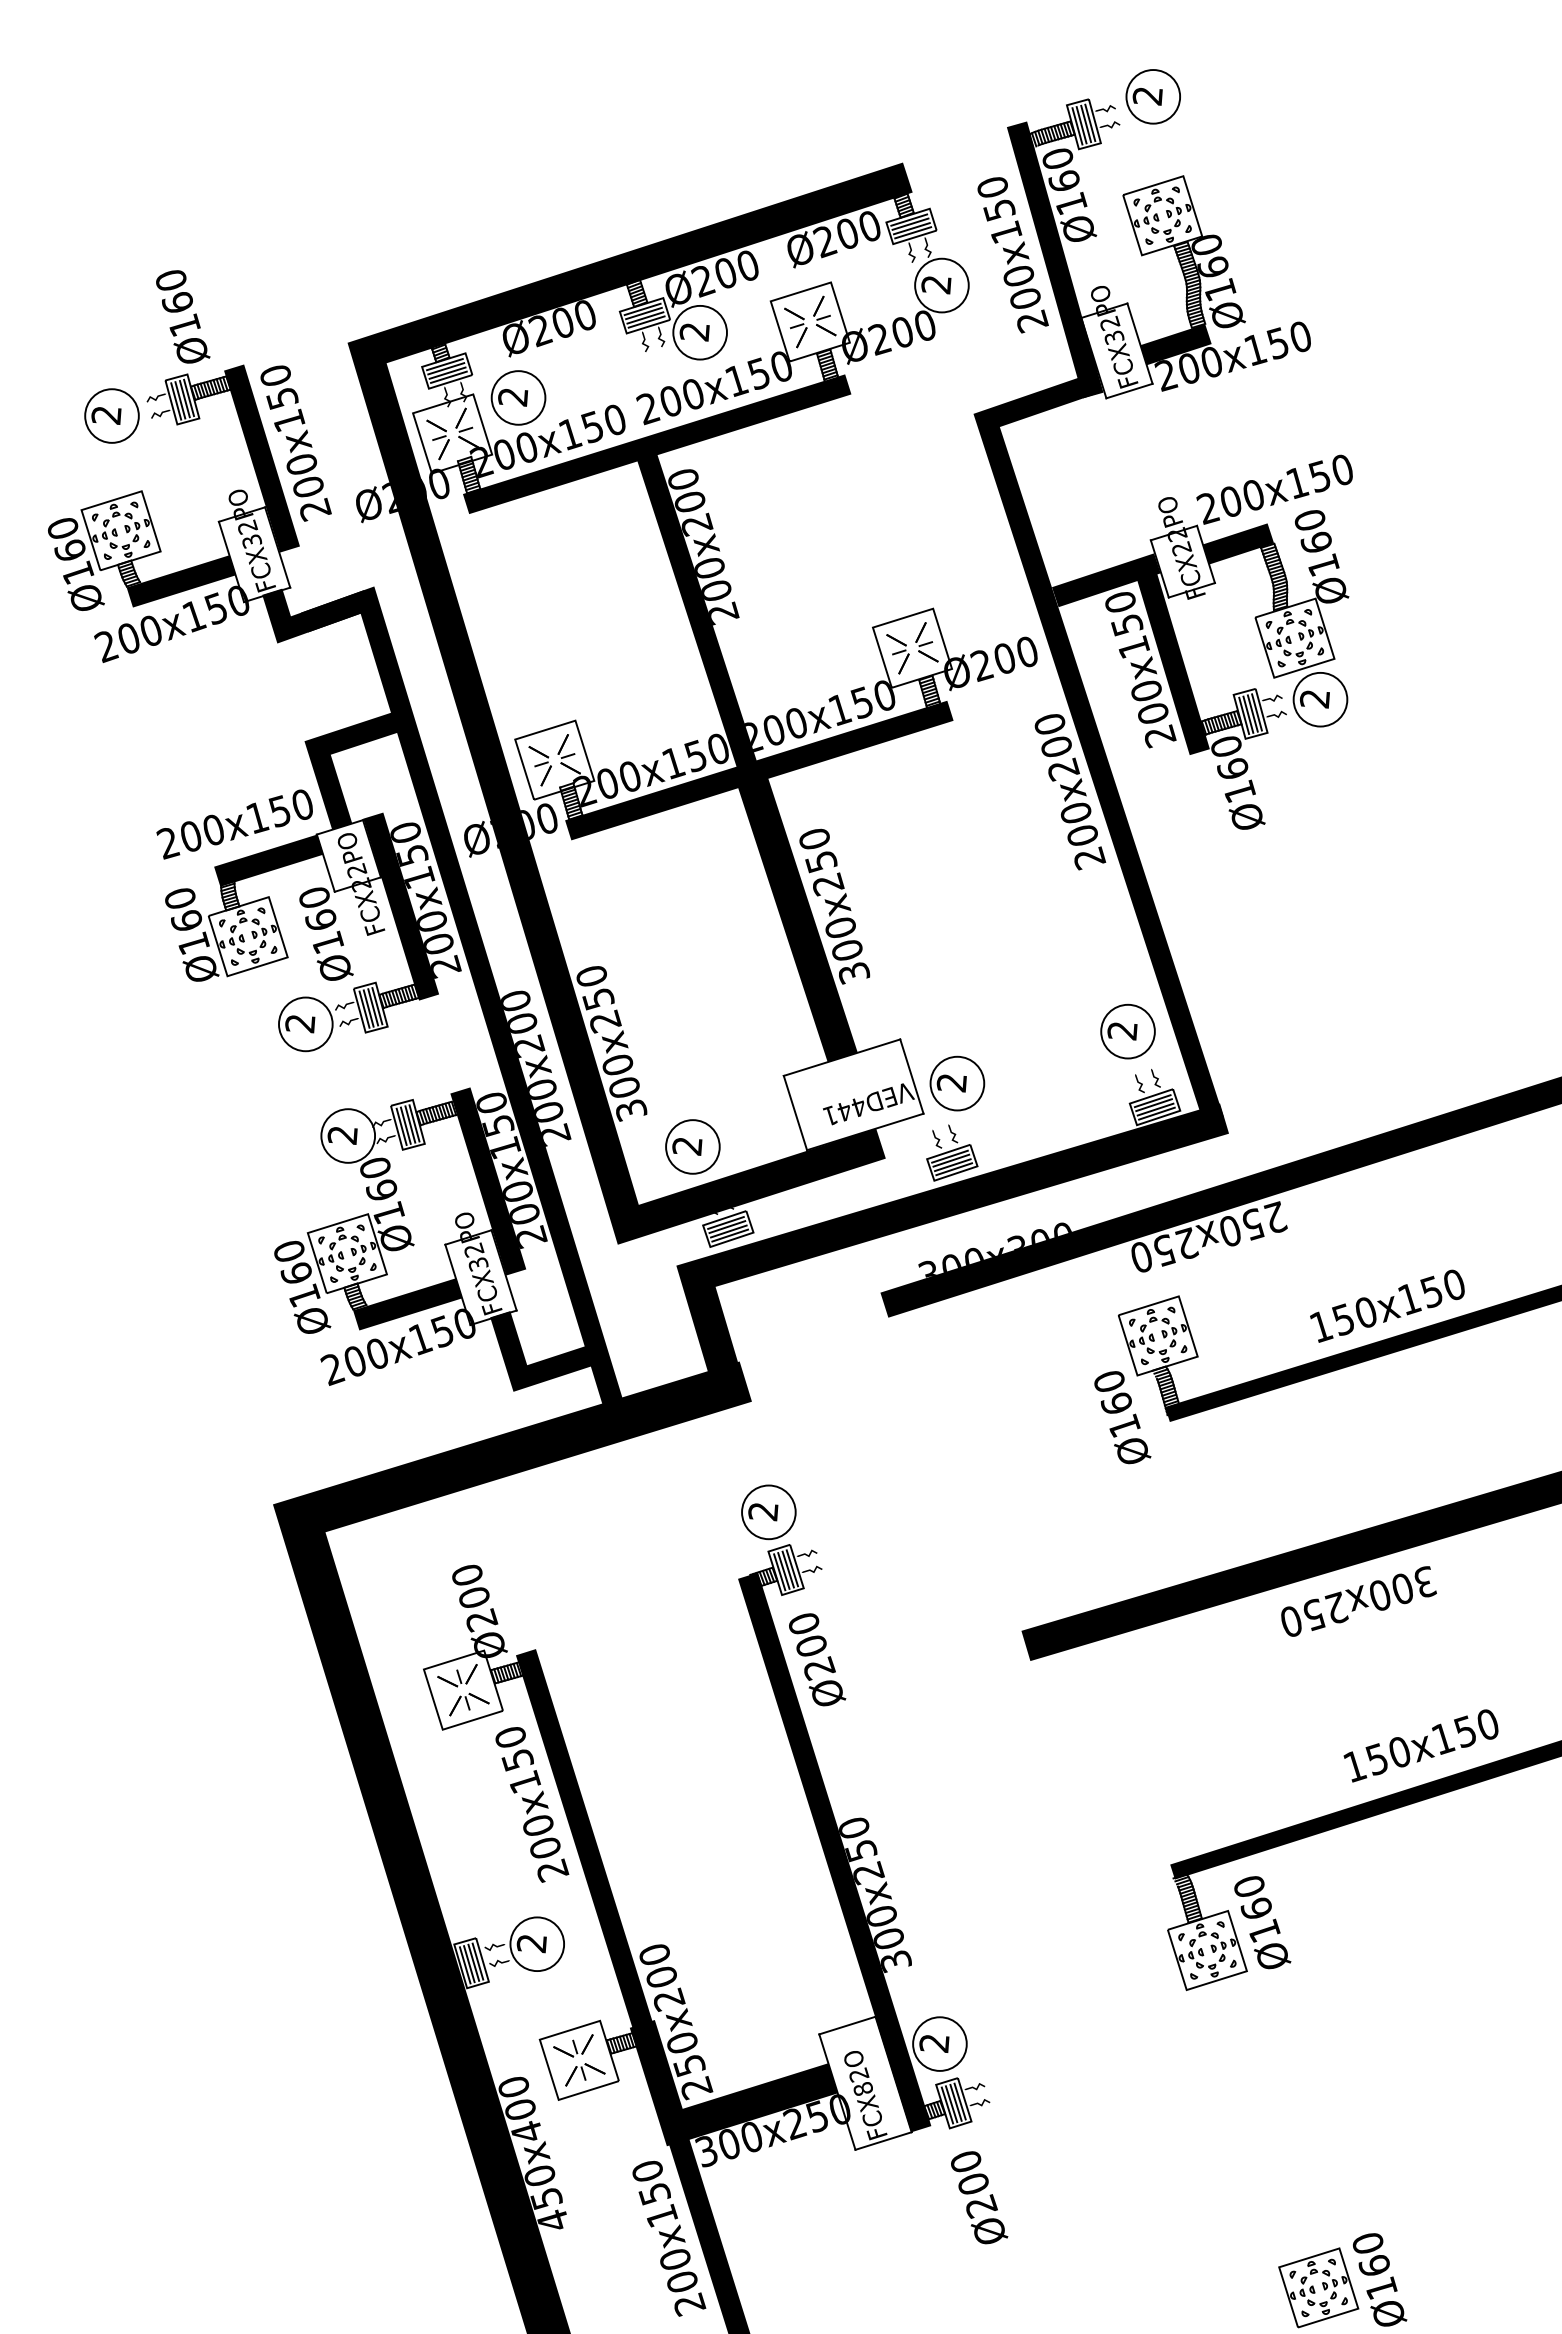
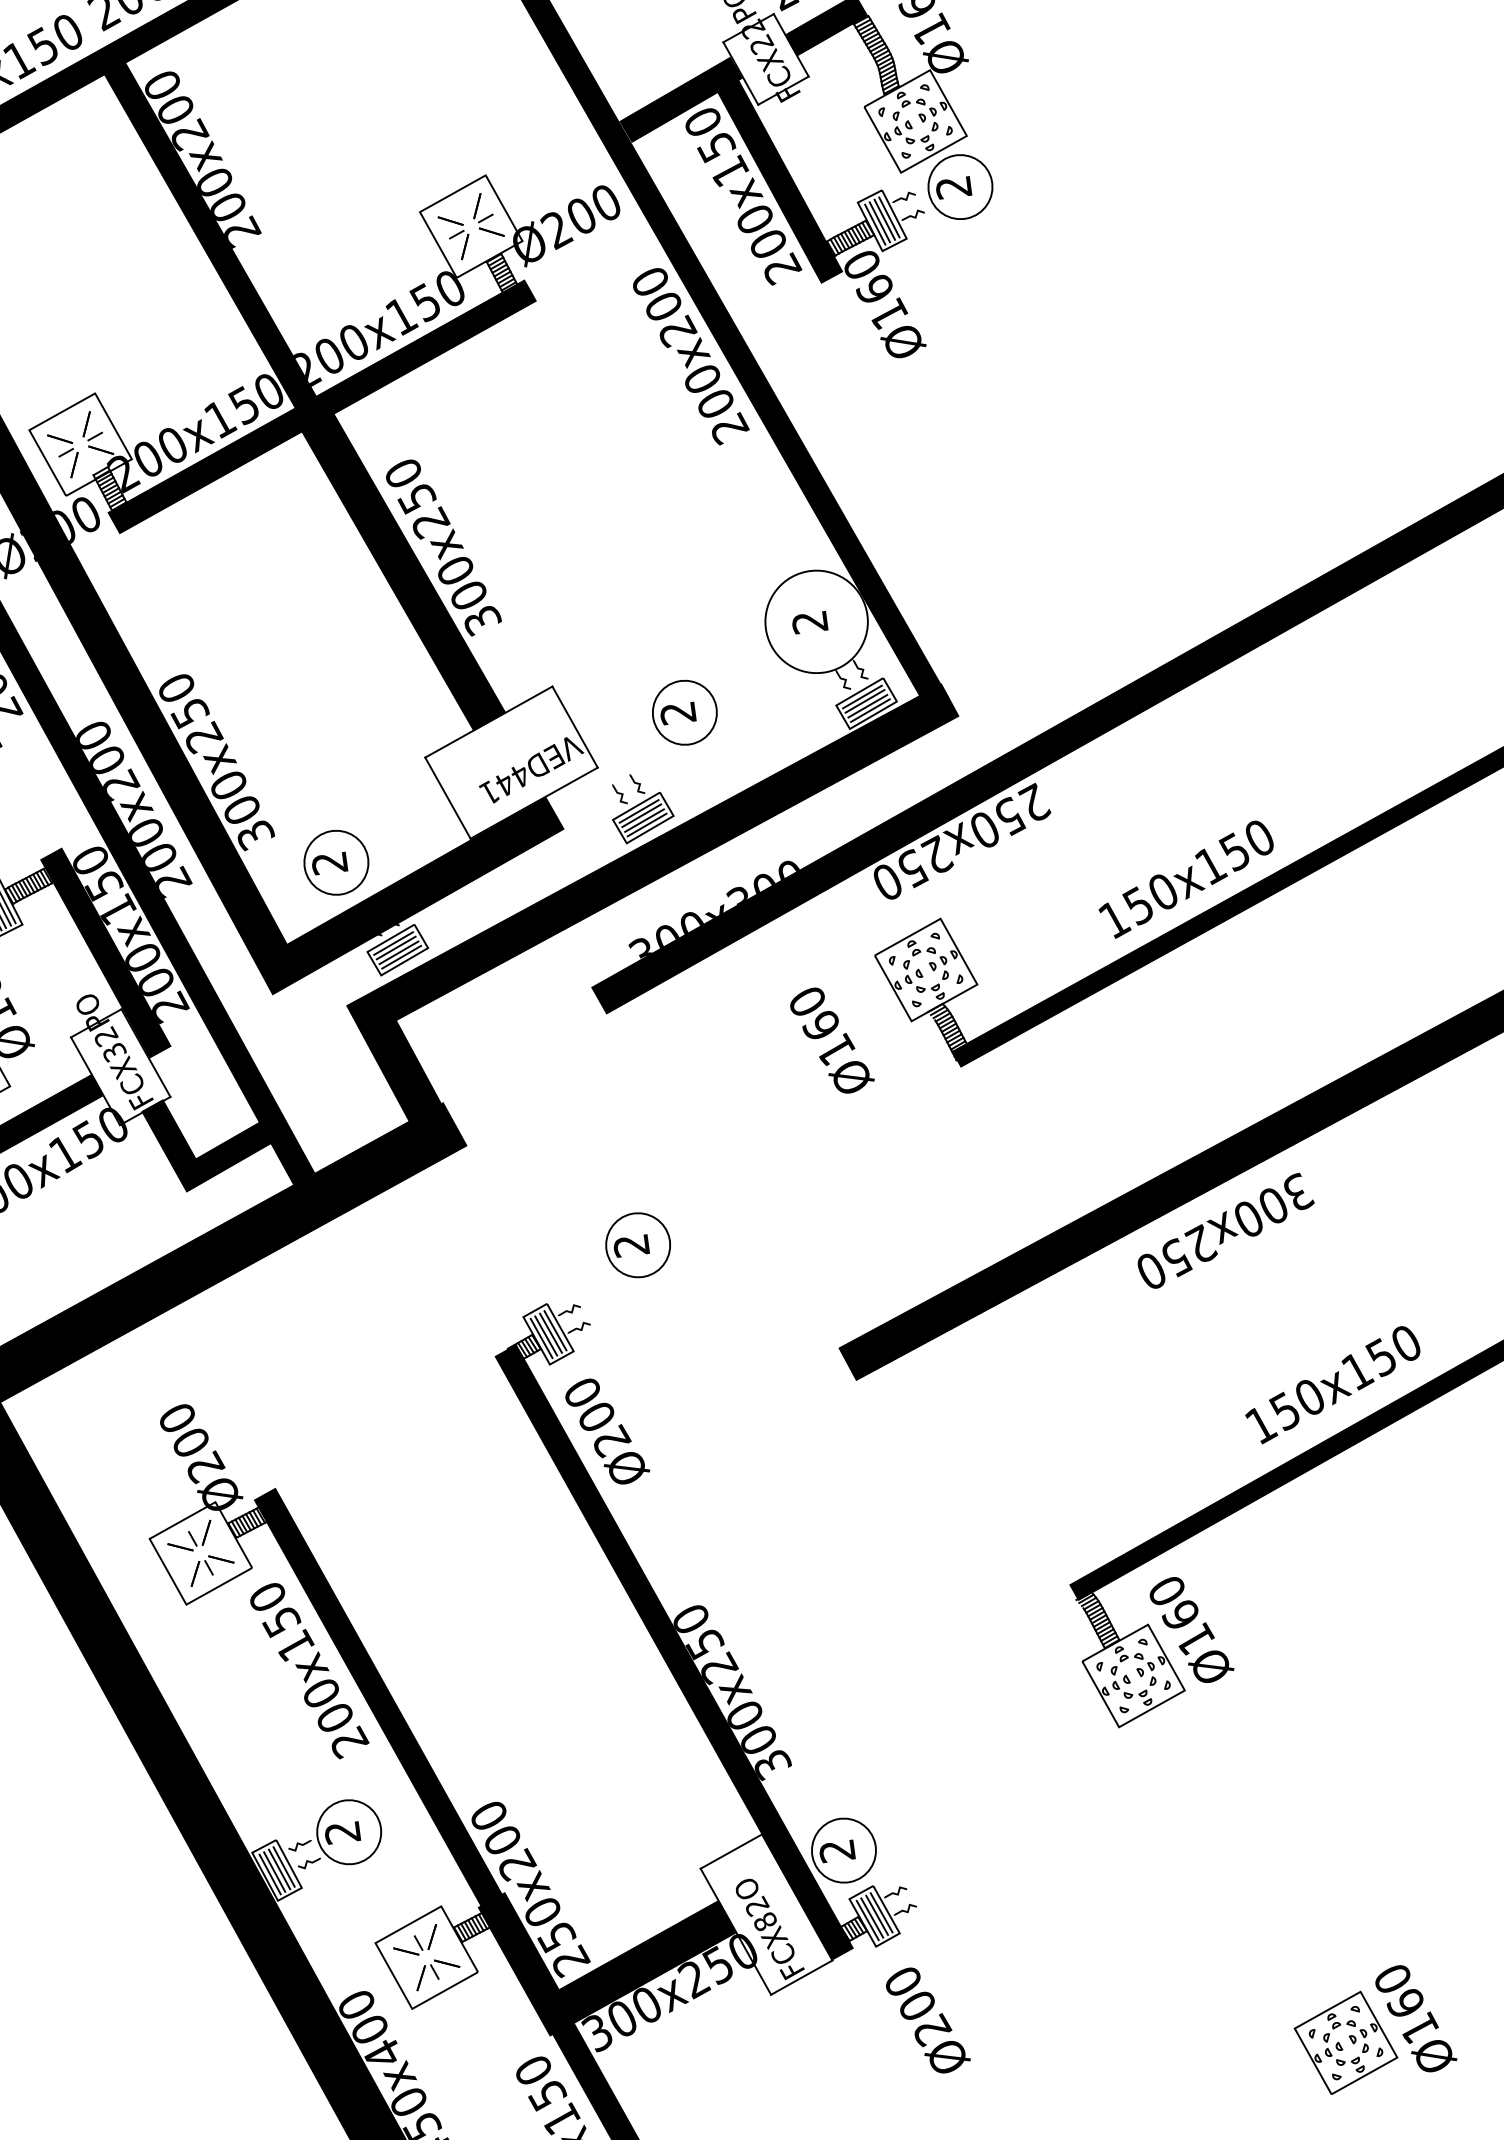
circle: (1127, 1031) -> (815, 621), size x1.6
part: (957, 1083) -> (684, 712), moved
text: (1122, 1417) -> (831, 1040), moved
part: (768, 1512) -> (637, 1245), moved

